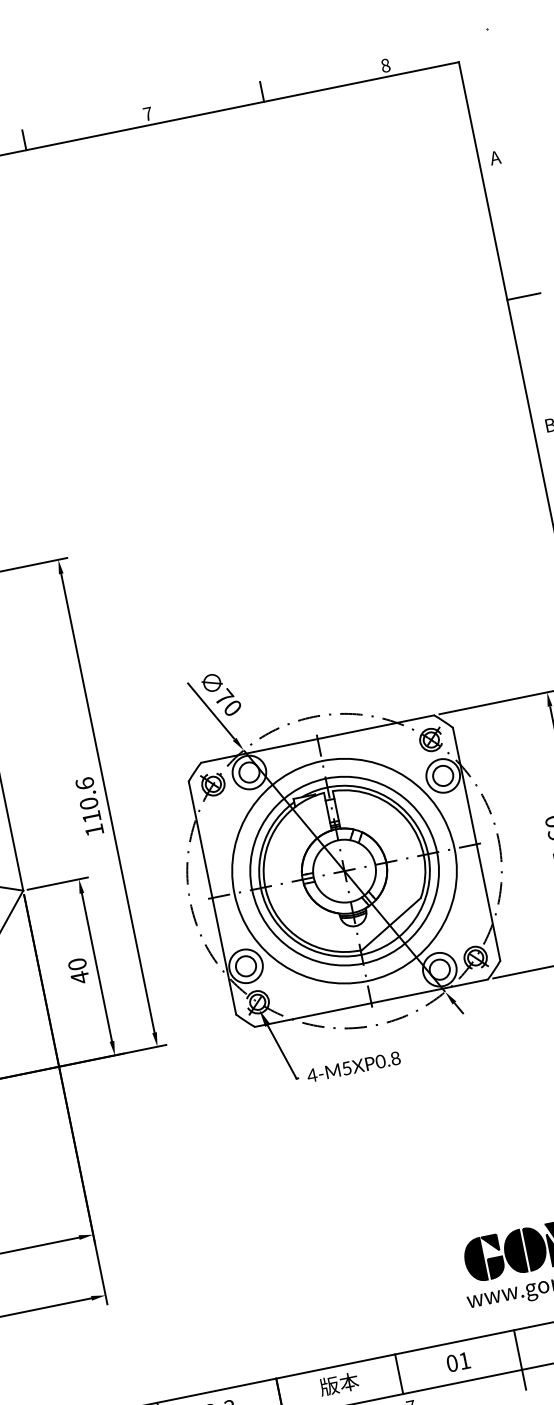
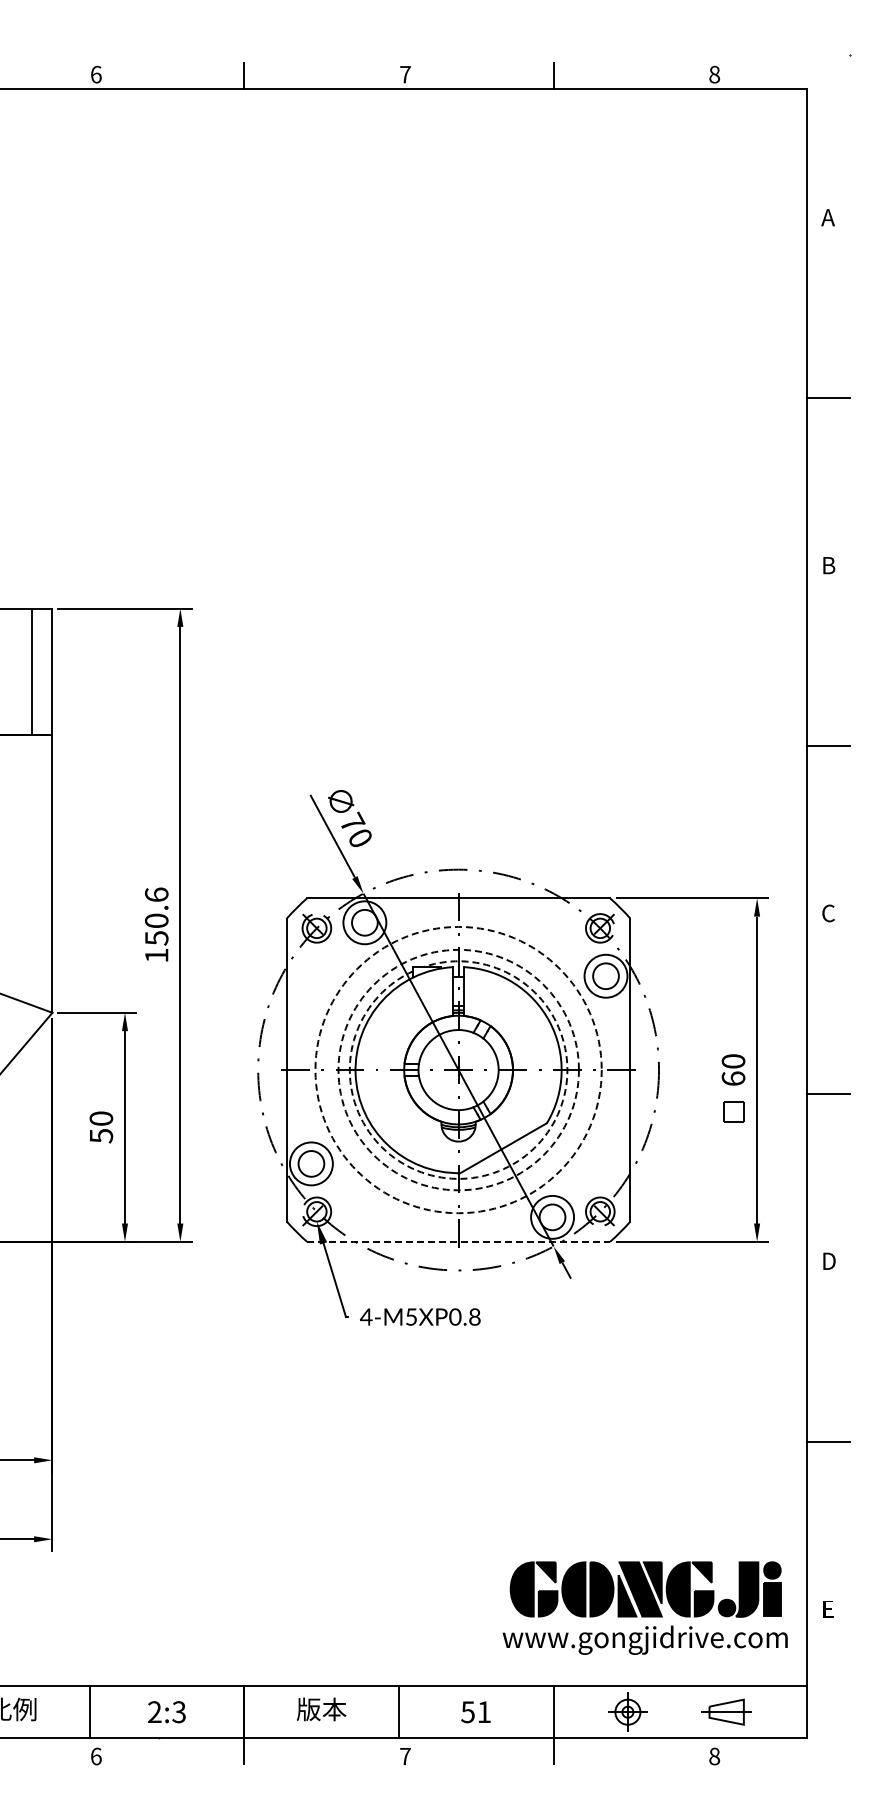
text: (91, 817) -> (156, 938), 110.6 -> 150.6
circle: (344, 870) -> (458, 1069), solid -> dashed
circle: (344, 870) -> (458, 1069), solid -> dashed
arc: (391, 942) -> (498, 1171), solid -> dashed
text: (80, 977) -> (101, 1135), 40 -> 50
line: (372, 1002) -> (459, 1241), solid -> dashed
text: (451, 1363) -> (467, 1712), 01 -> 51

